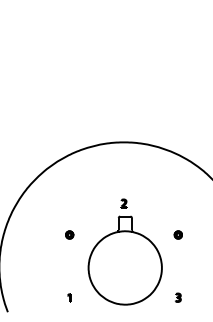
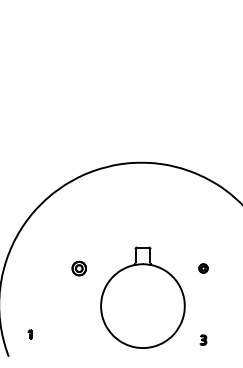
part: (123, 203) -> (140, 232), removed
part: (69, 234) -> (79, 267), size x1.6
part: (69, 297) -> (30, 334), moved

